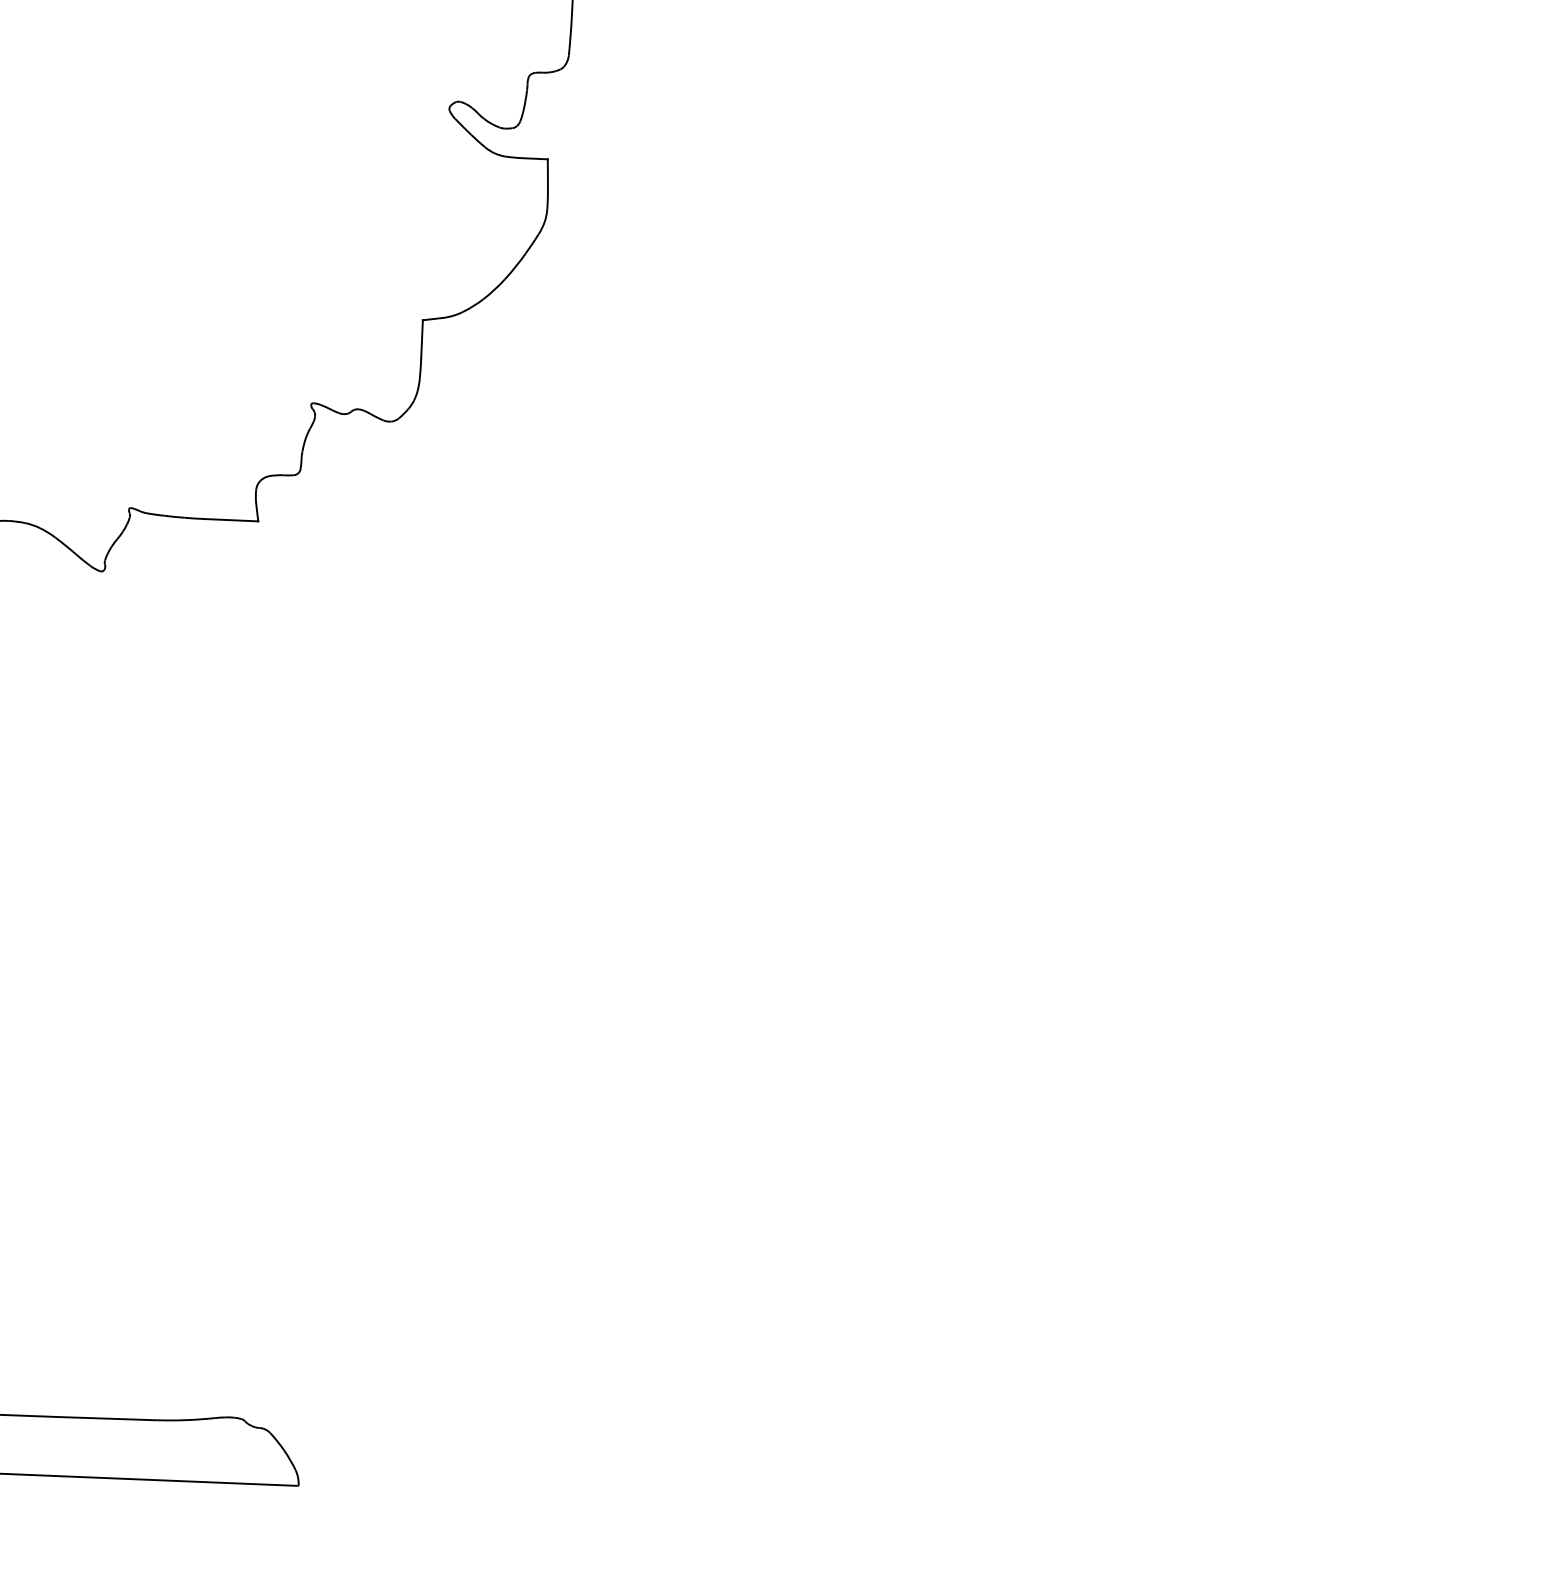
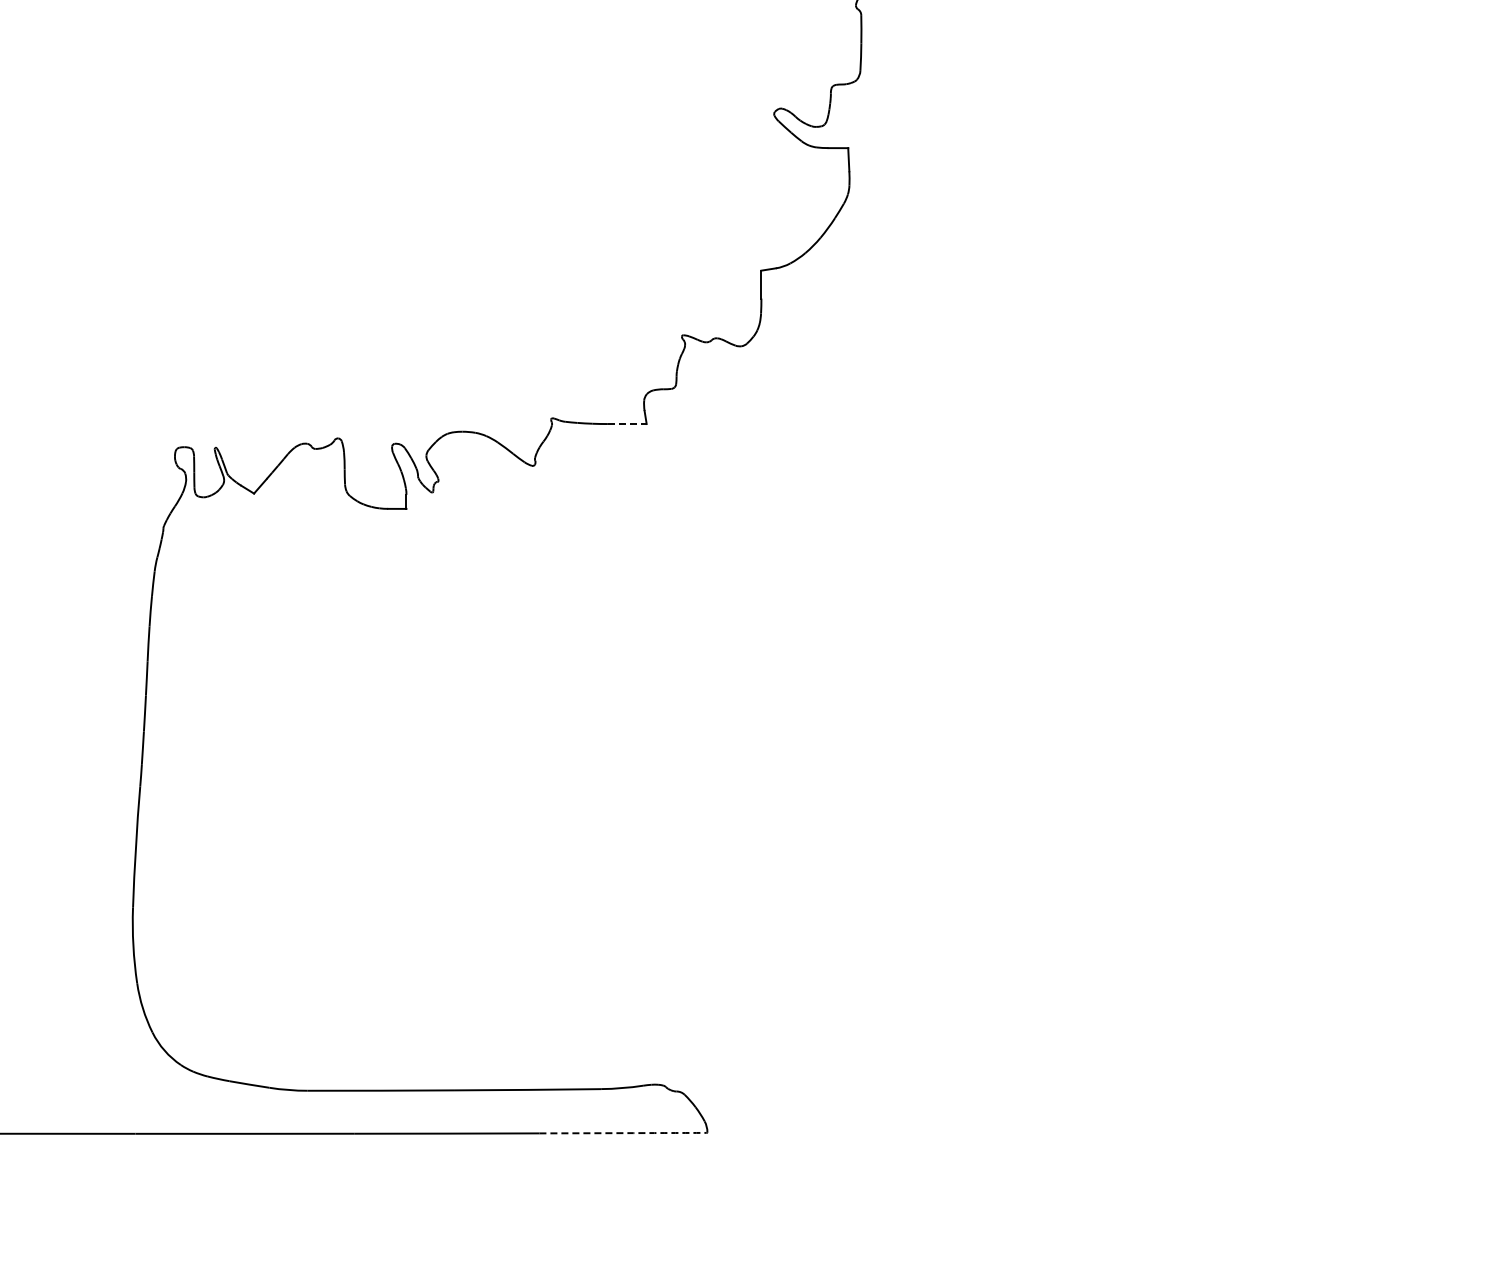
line: (232, 520) -> (627, 424), solid -> dashed
arc: (184, 1481) -> (623, 1133), solid -> dashed

